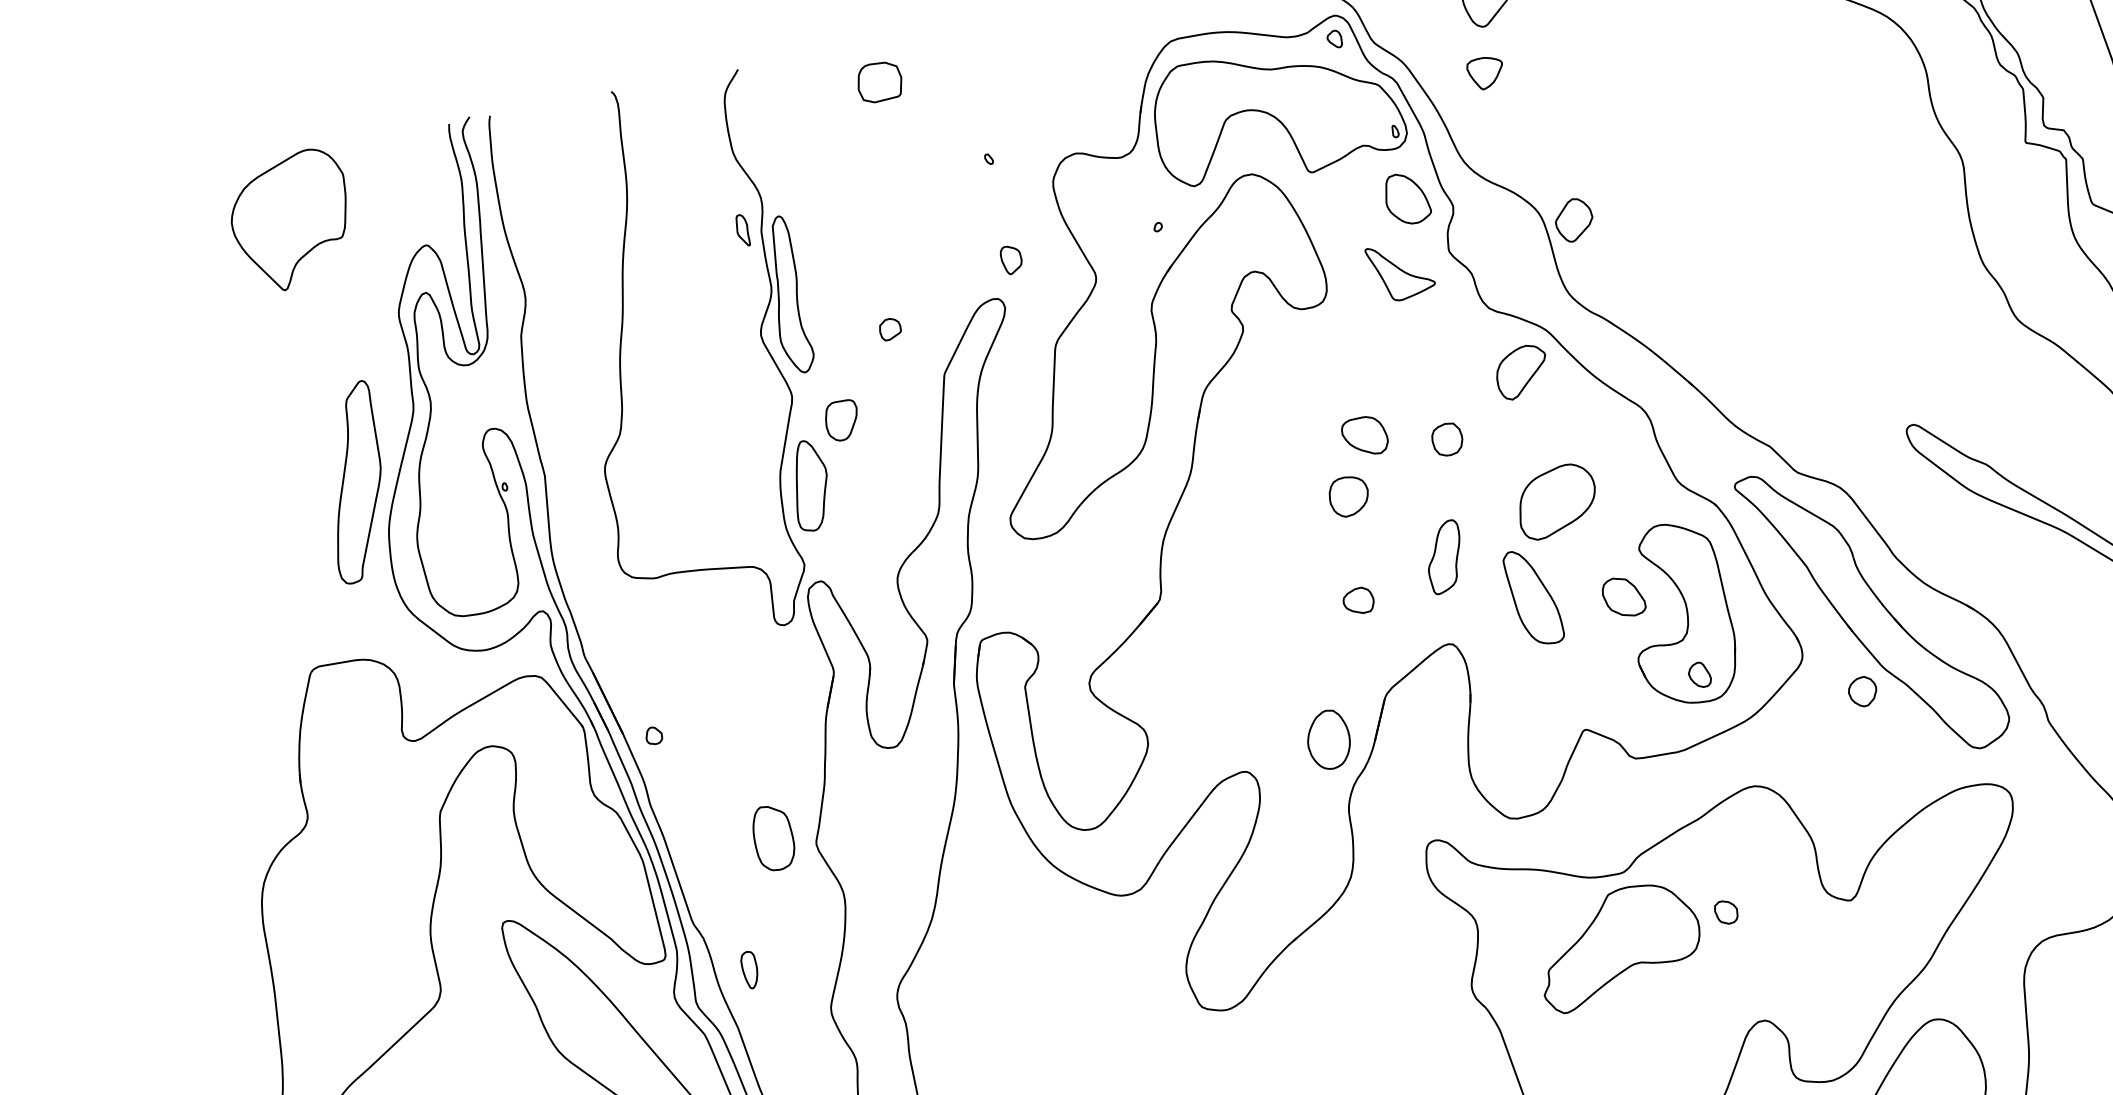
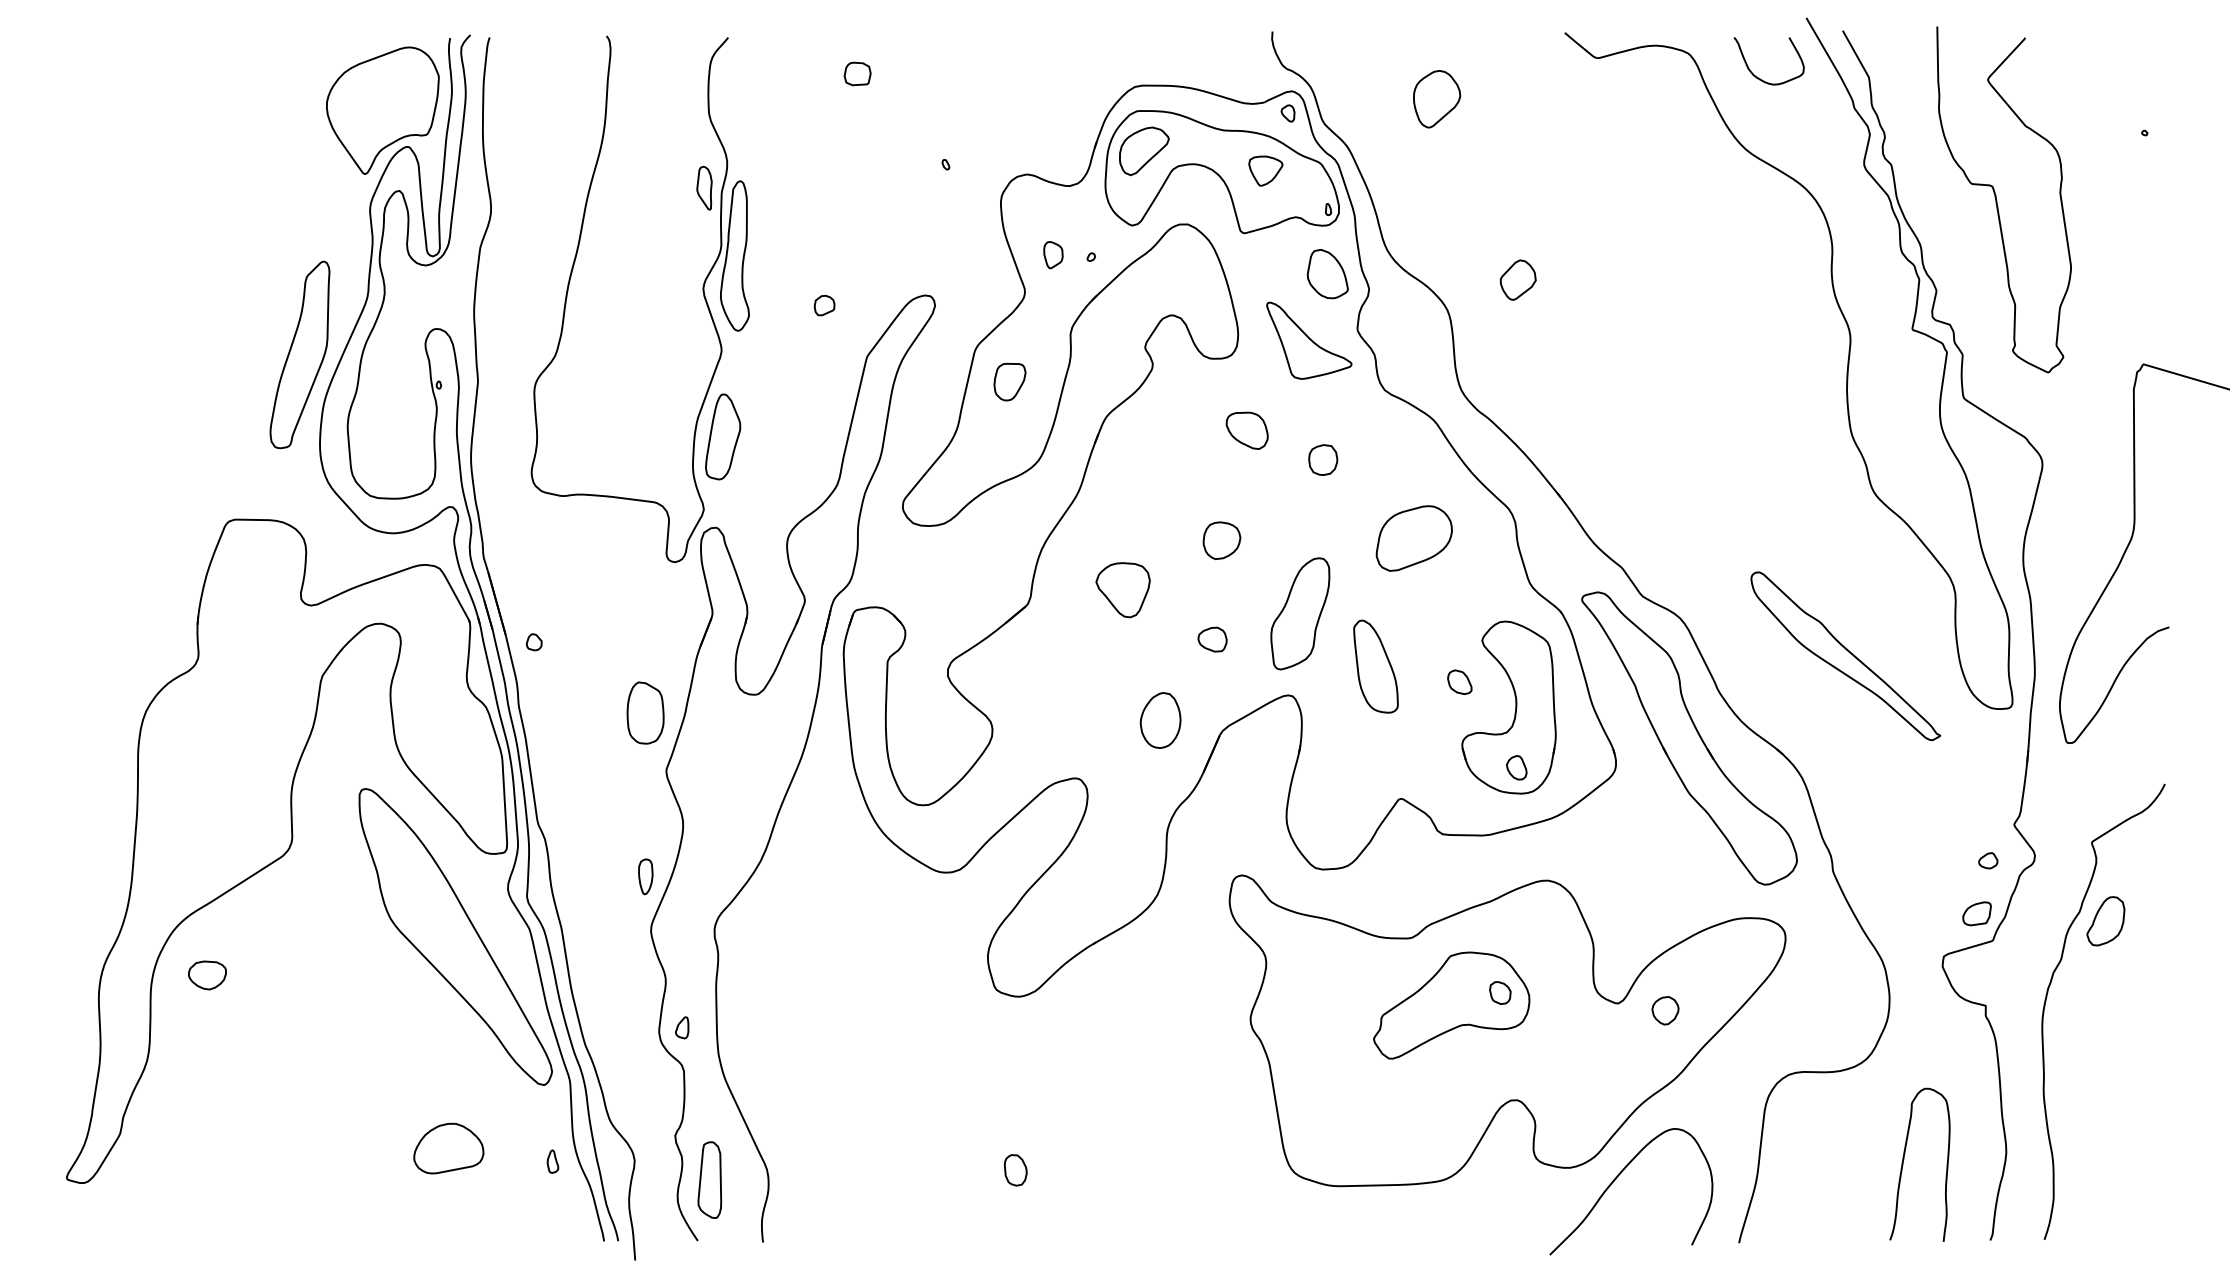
part: (1485, 72) -> (1265, 170), moved
part: (879, 81) -> (857, 73), size x0.62
part: (1573, 219) -> (1517, 279), moved
part: (291, 220) -> (382, 110), moved
part: (742, 229) -> (704, 187), size x1.43
part: (1011, 260) -> (1053, 255), moved
part: (1401, 271) -> (1309, 340), size x1.43
part: (1522, 372) -> (1144, 151), moved
part: (841, 420) -> (1009, 381), moved
part: (1364, 436) -> (1246, 430), moved
part: (1447, 439) -> (1323, 459), moved
part: (1556, 501) -> (1413, 538), moved
part: (1444, 556) -> (1300, 613), size x1.67
part: (1255, 567) -> (1122, 590), added
part: (1623, 597) -> (1459, 682), size x0.62
part: (1862, 691) -> (1665, 1010), moved
part: (1328, 739) -> (1160, 720), moved
part: (773, 837) -> (645, 712), moved
part: (1618, 945) -> (1451, 1005), moved
part: (749, 969) -> (645, 876), moved

